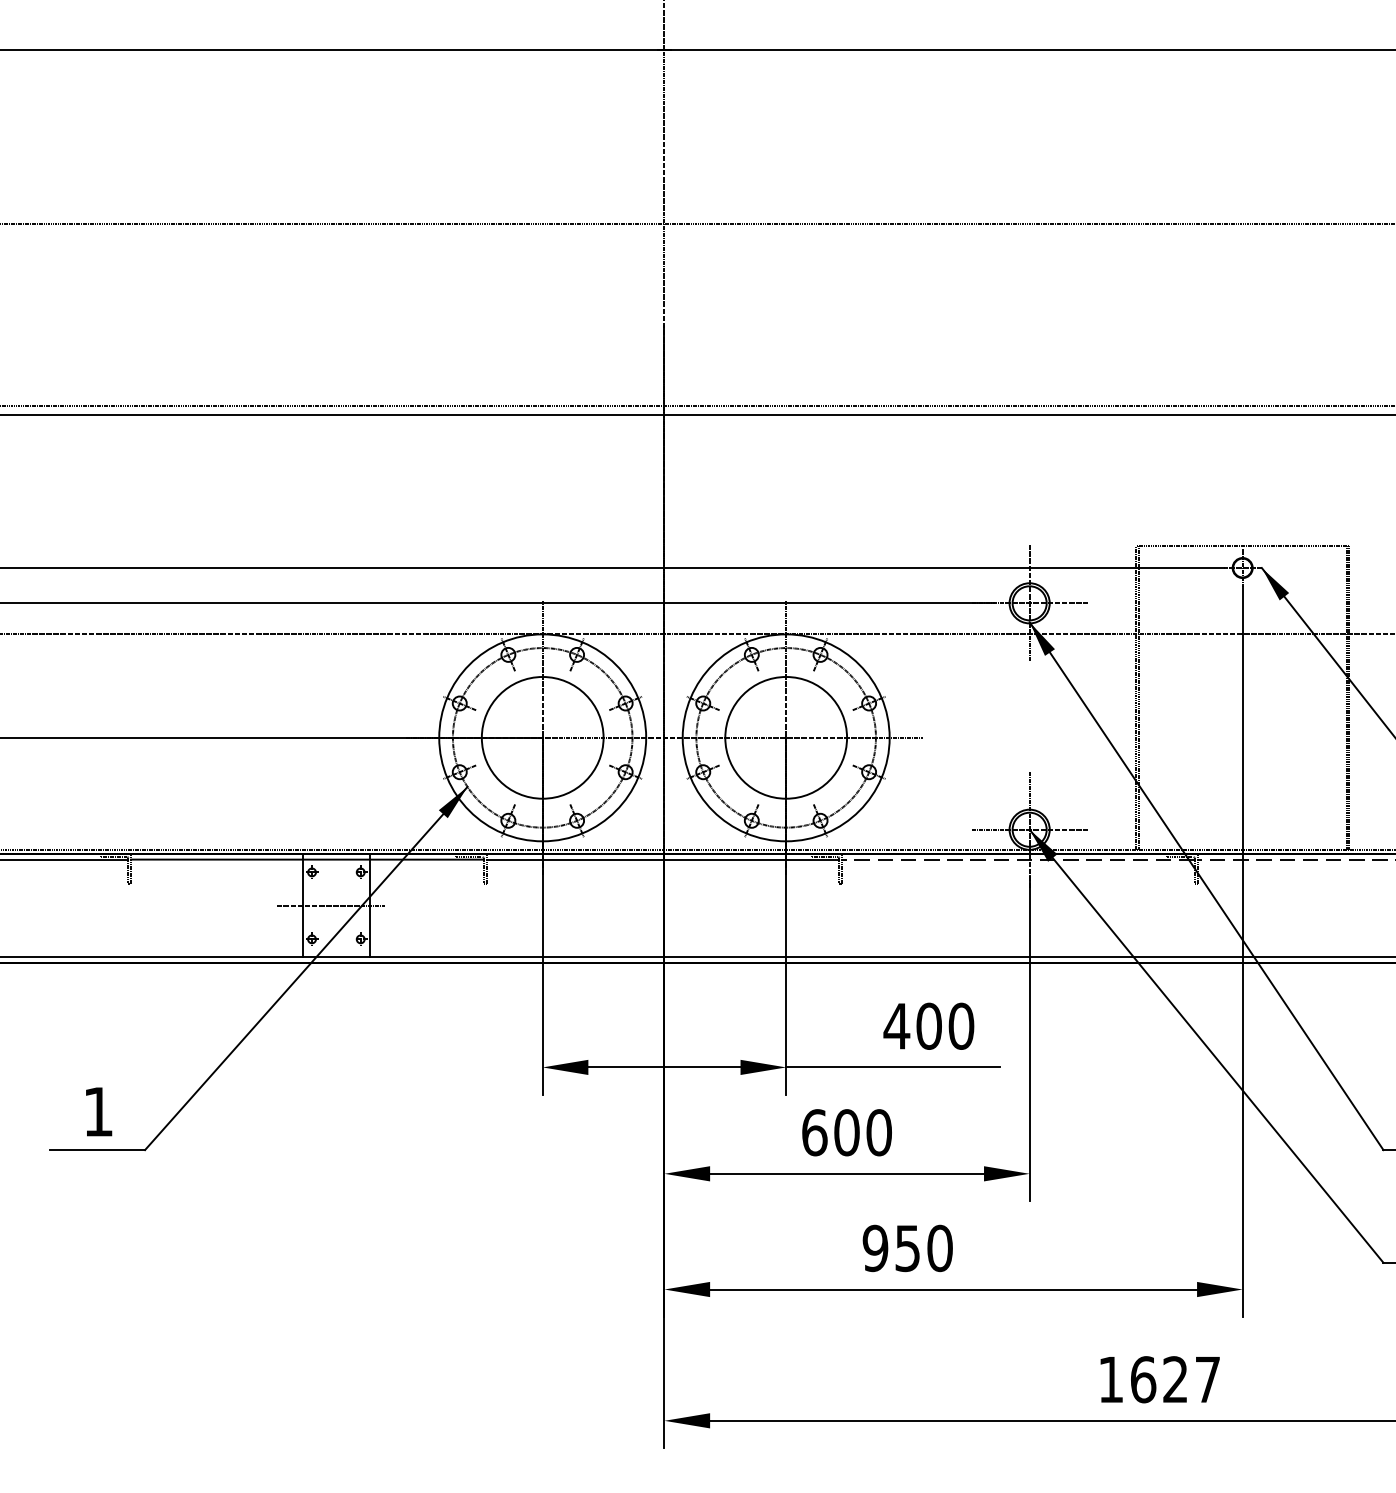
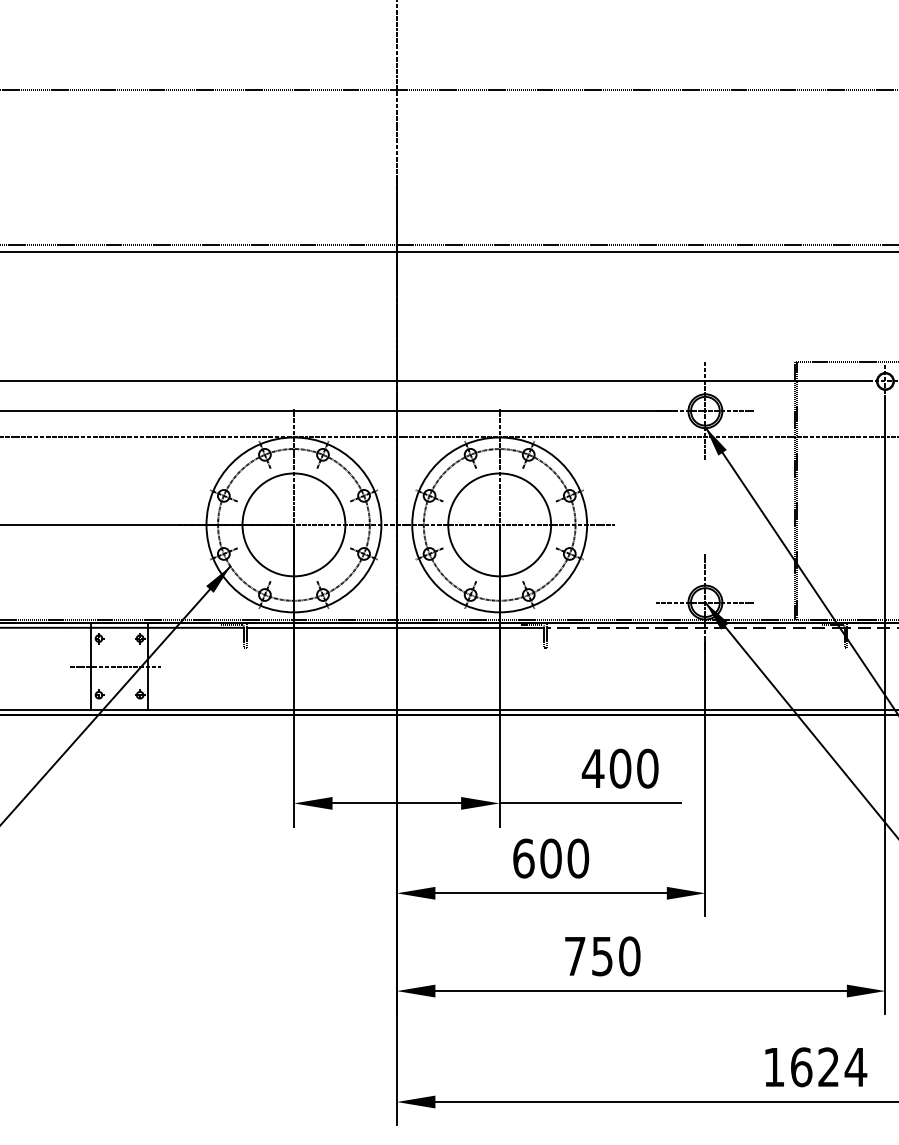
text: (875, 1248) -> (575, 956), 950 -> 750
text: (1207, 1379) -> (855, 1067), 1627 -> 1624

